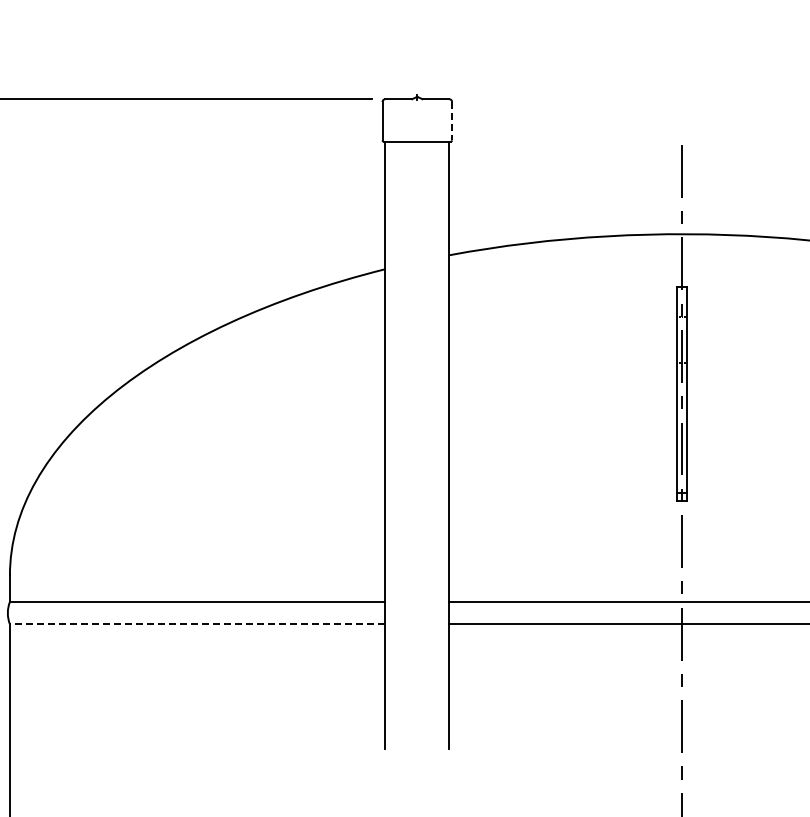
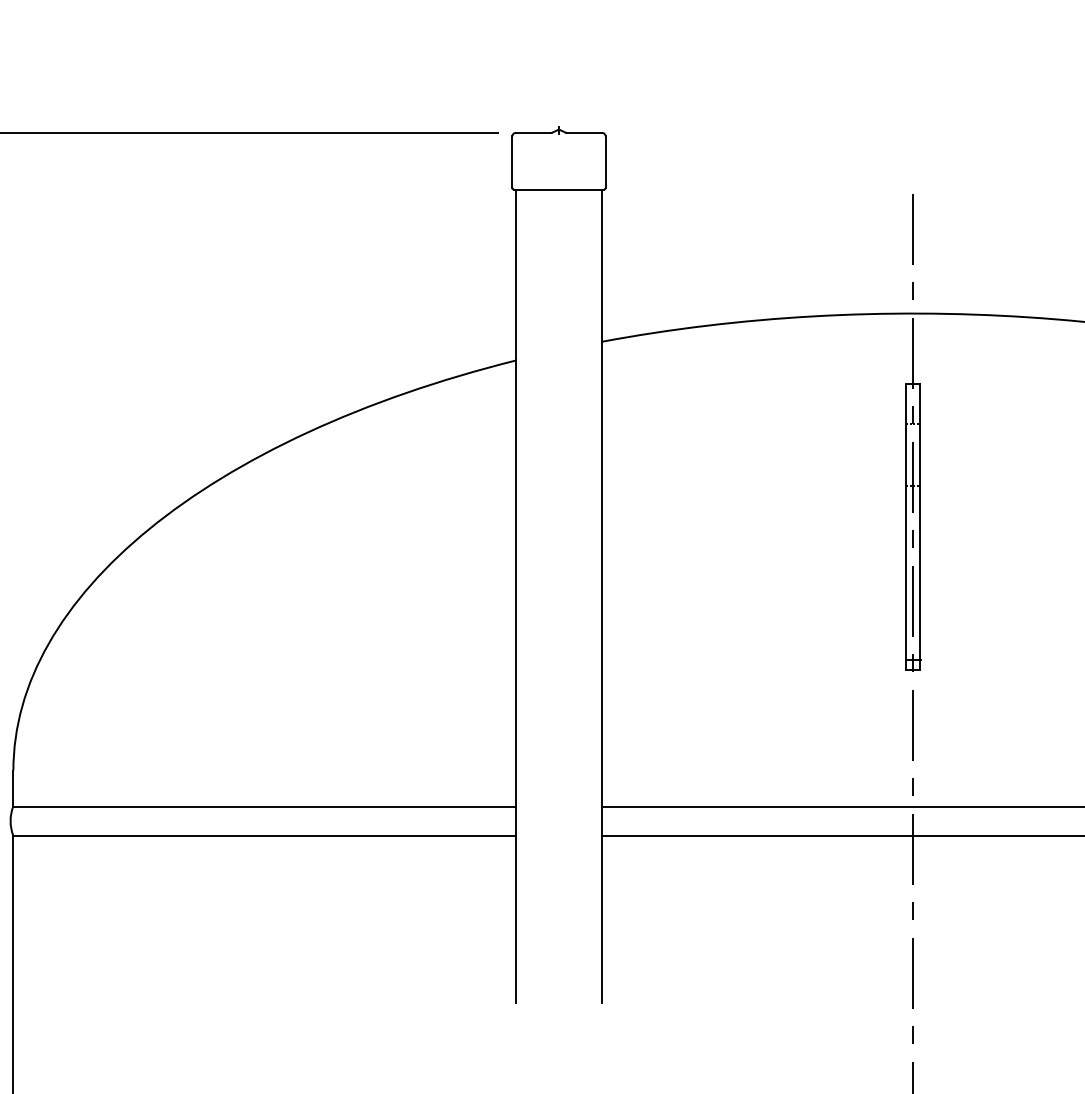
line: (452, 121) -> (606, 162), dashed -> solid
line: (197, 623) -> (264, 834), dashed -> solid

